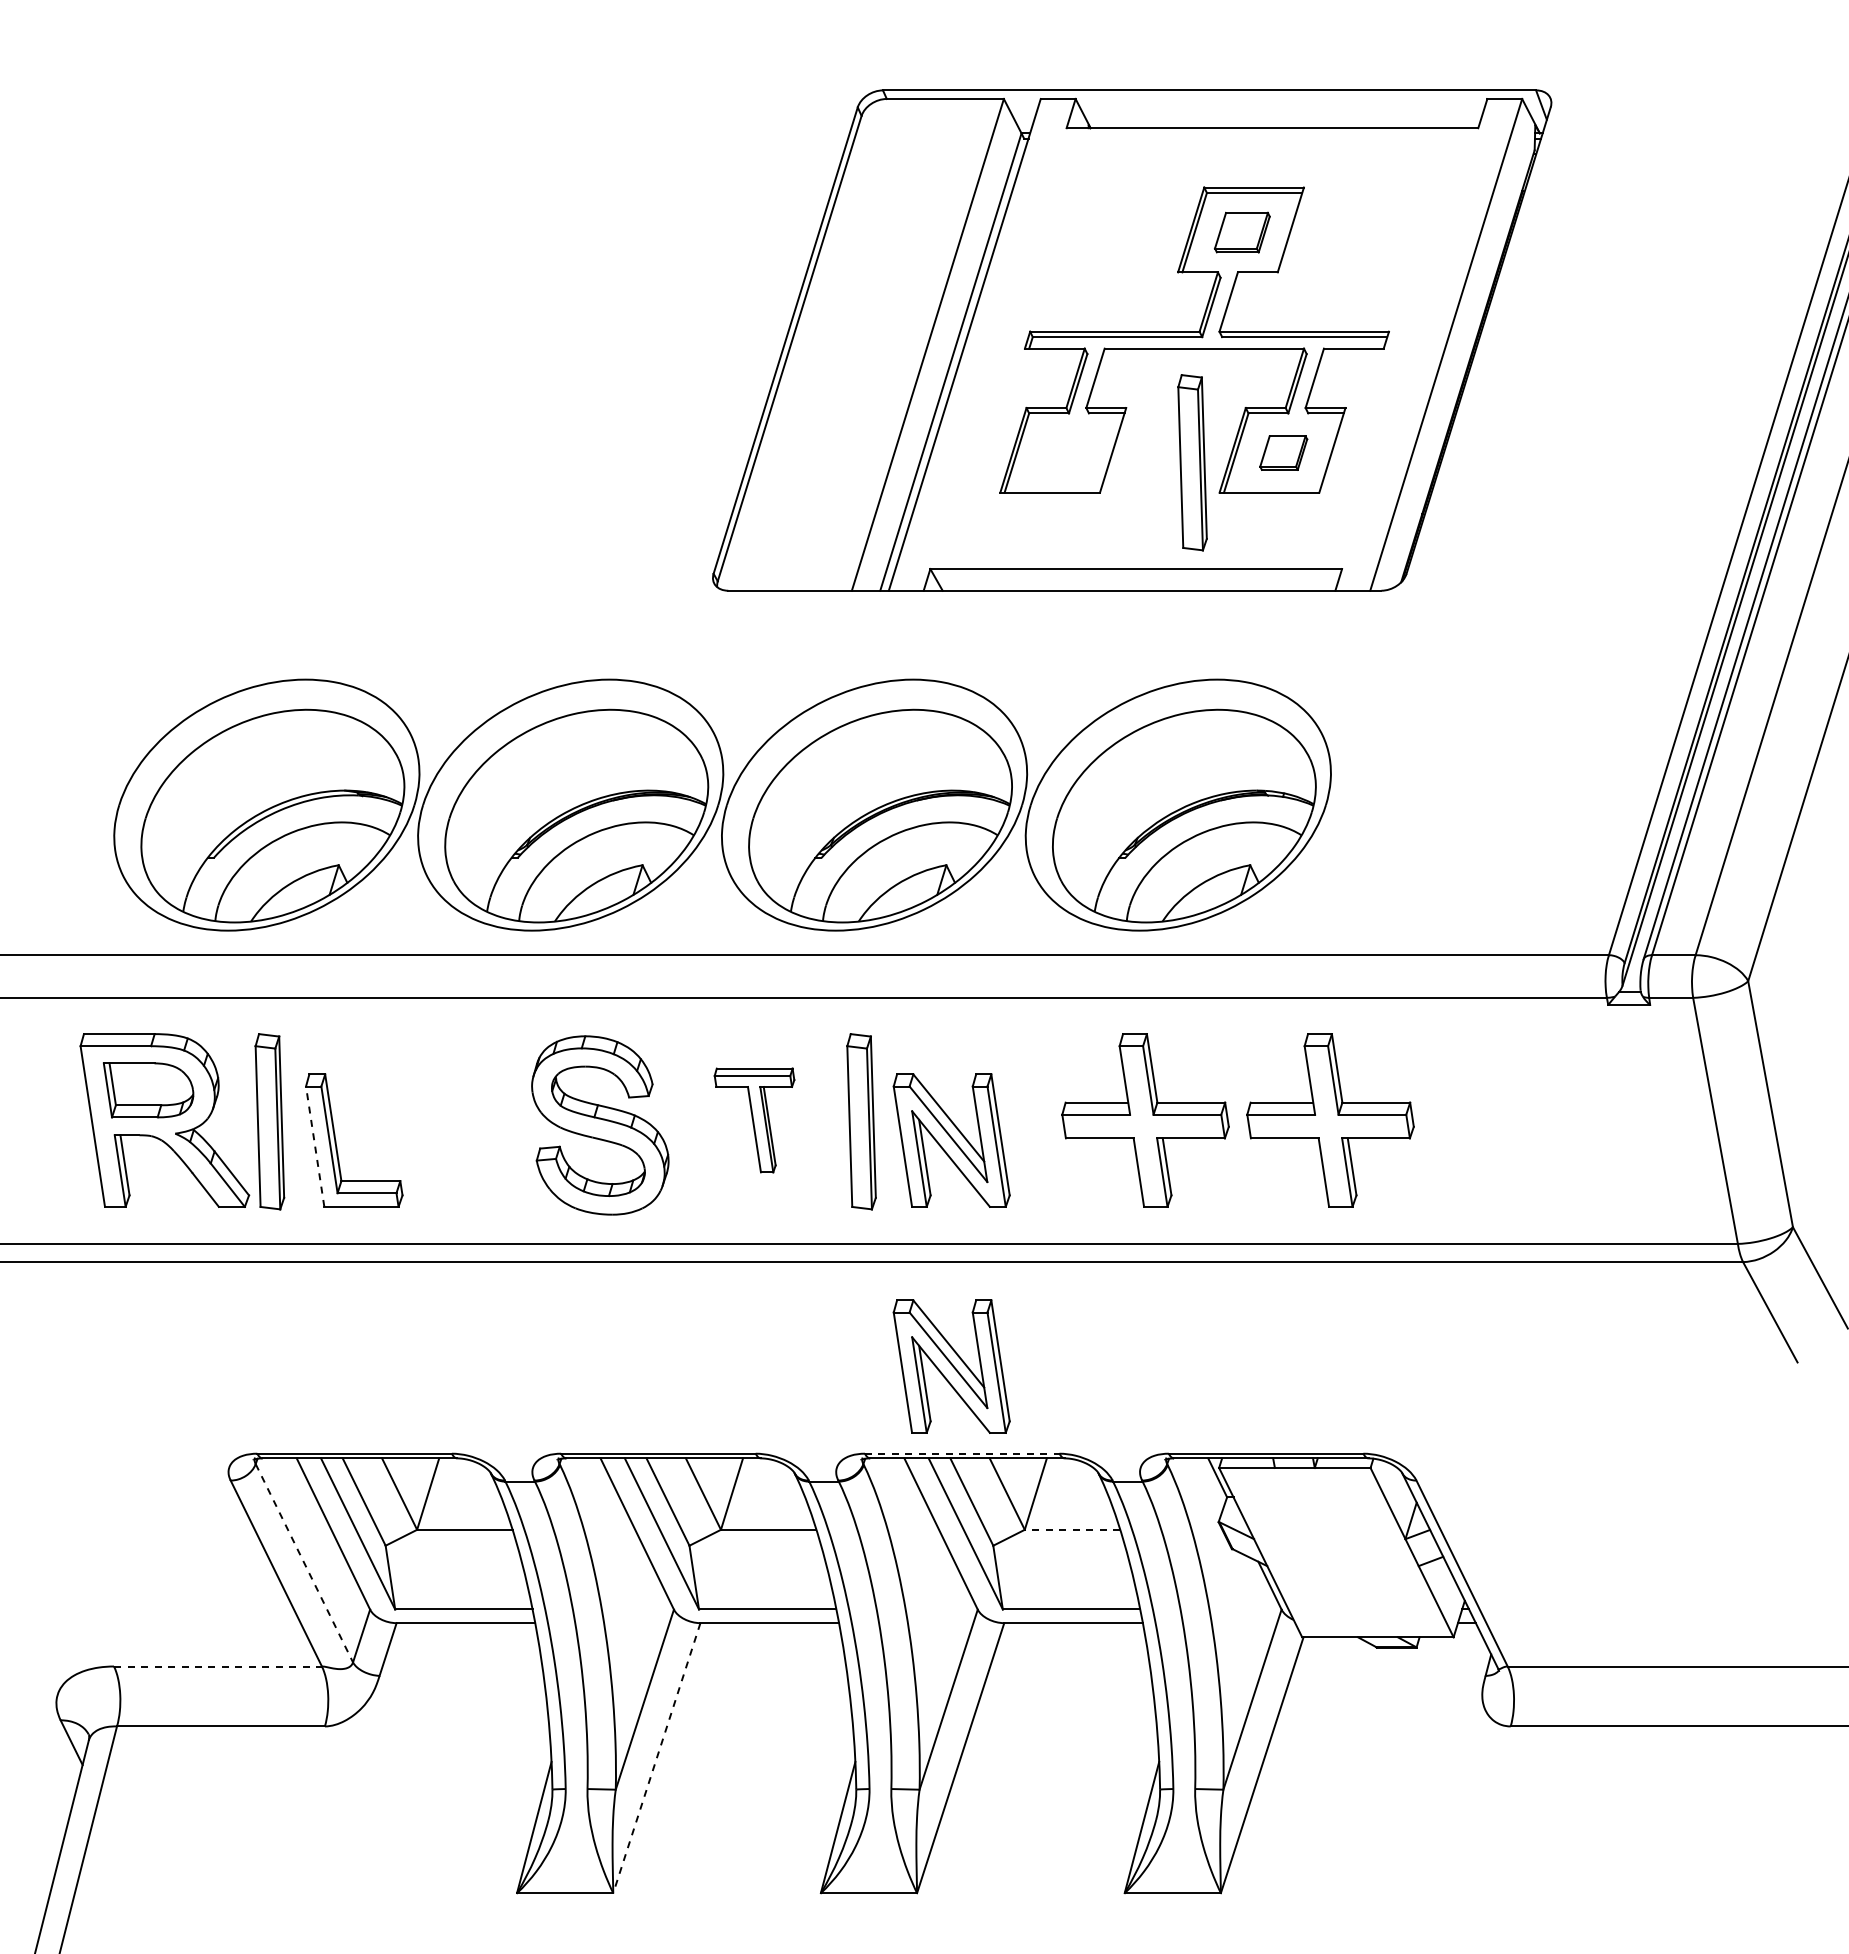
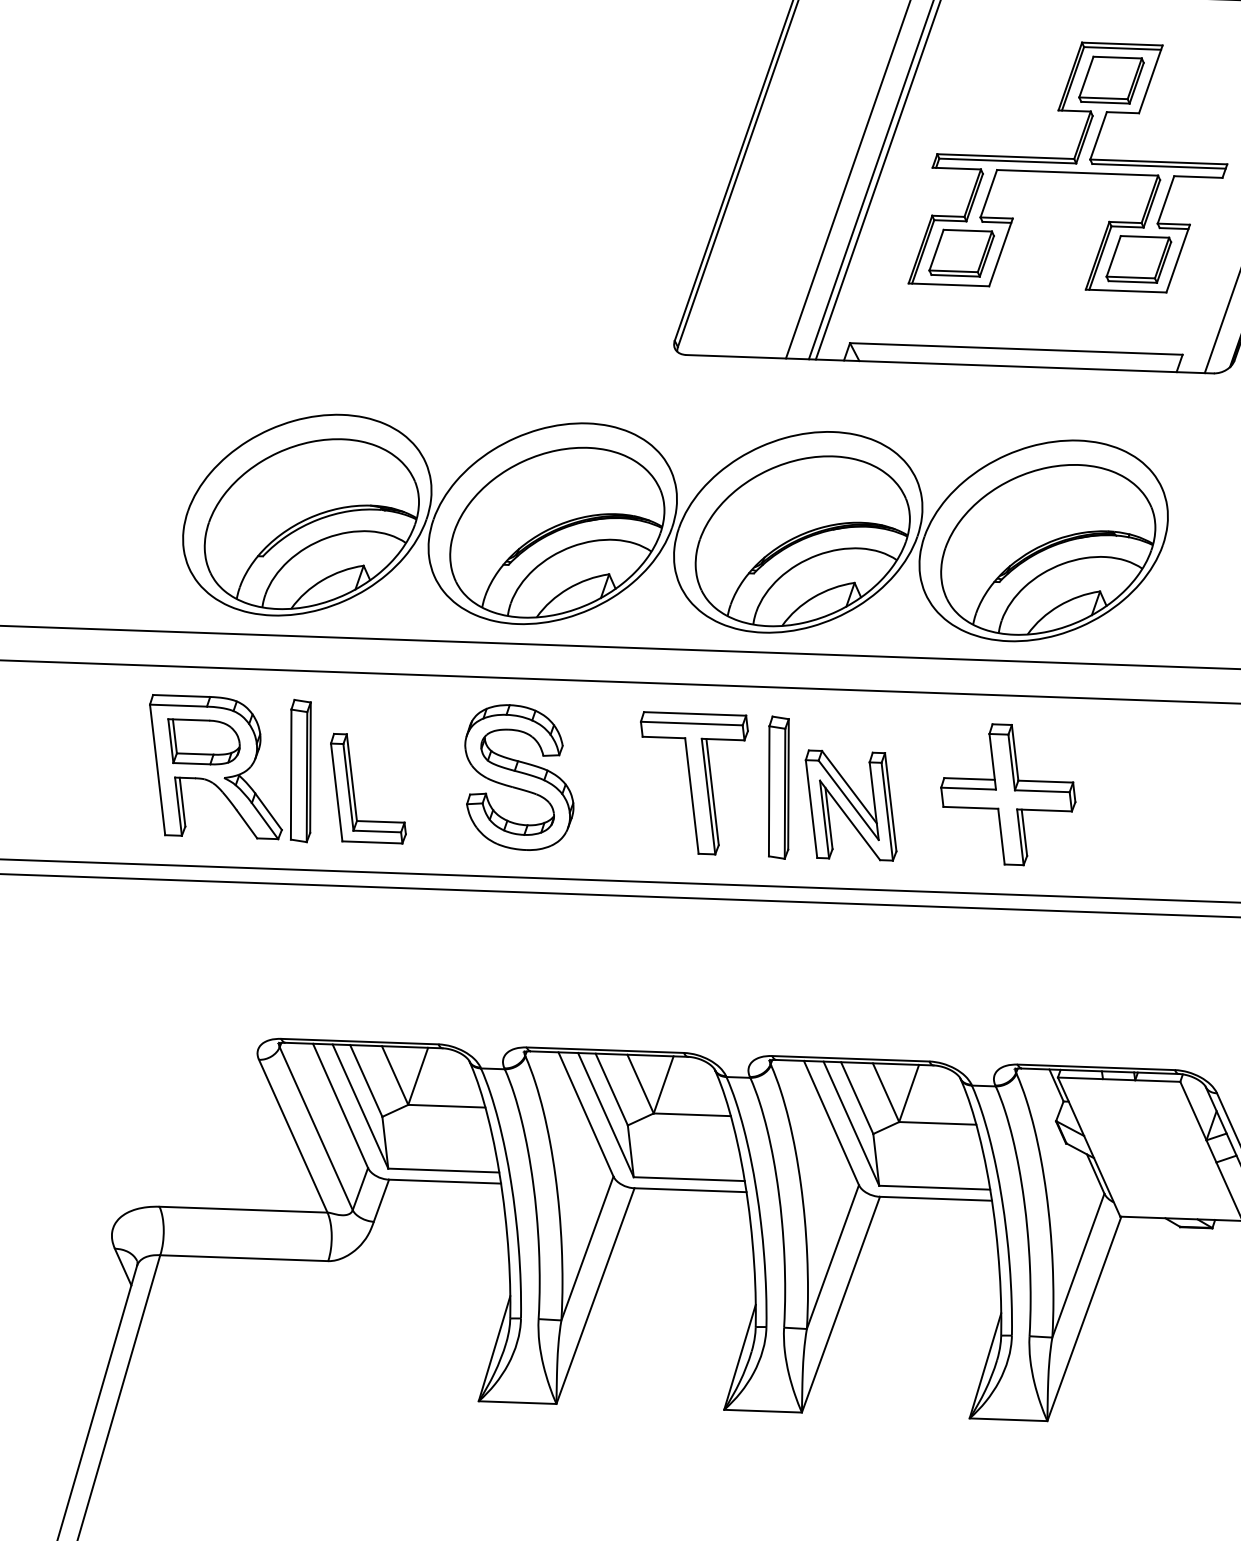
part: (1242, 232) -> (1111, 80), size x1.43
part: (1064, 452) -> (961, 252), added
part: (1283, 452) -> (1138, 258), size x1.67
part: (1192, 462) -> (1064, 264), removed
part: (754, 1120) -> (692, 783), size x1.67
part: (1330, 1120) -> (1157, 799), removed
part: (600, 1125) -> (519, 777), moved
line: (315, 1146) -> (336, 792), dashed -> solid
part: (951, 1366) -> (844, 988), removed
line: (962, 1453) -> (851, 1058), dashed -> solid
line: (1072, 1529) -> (937, 1123), dashed -> solid
line: (304, 1563) -> (316, 1128), dashed -> solid
line: (217, 1666) -> (243, 1209), dashed -> solid
line: (656, 1758) -> (595, 1296), dashed -> solid

